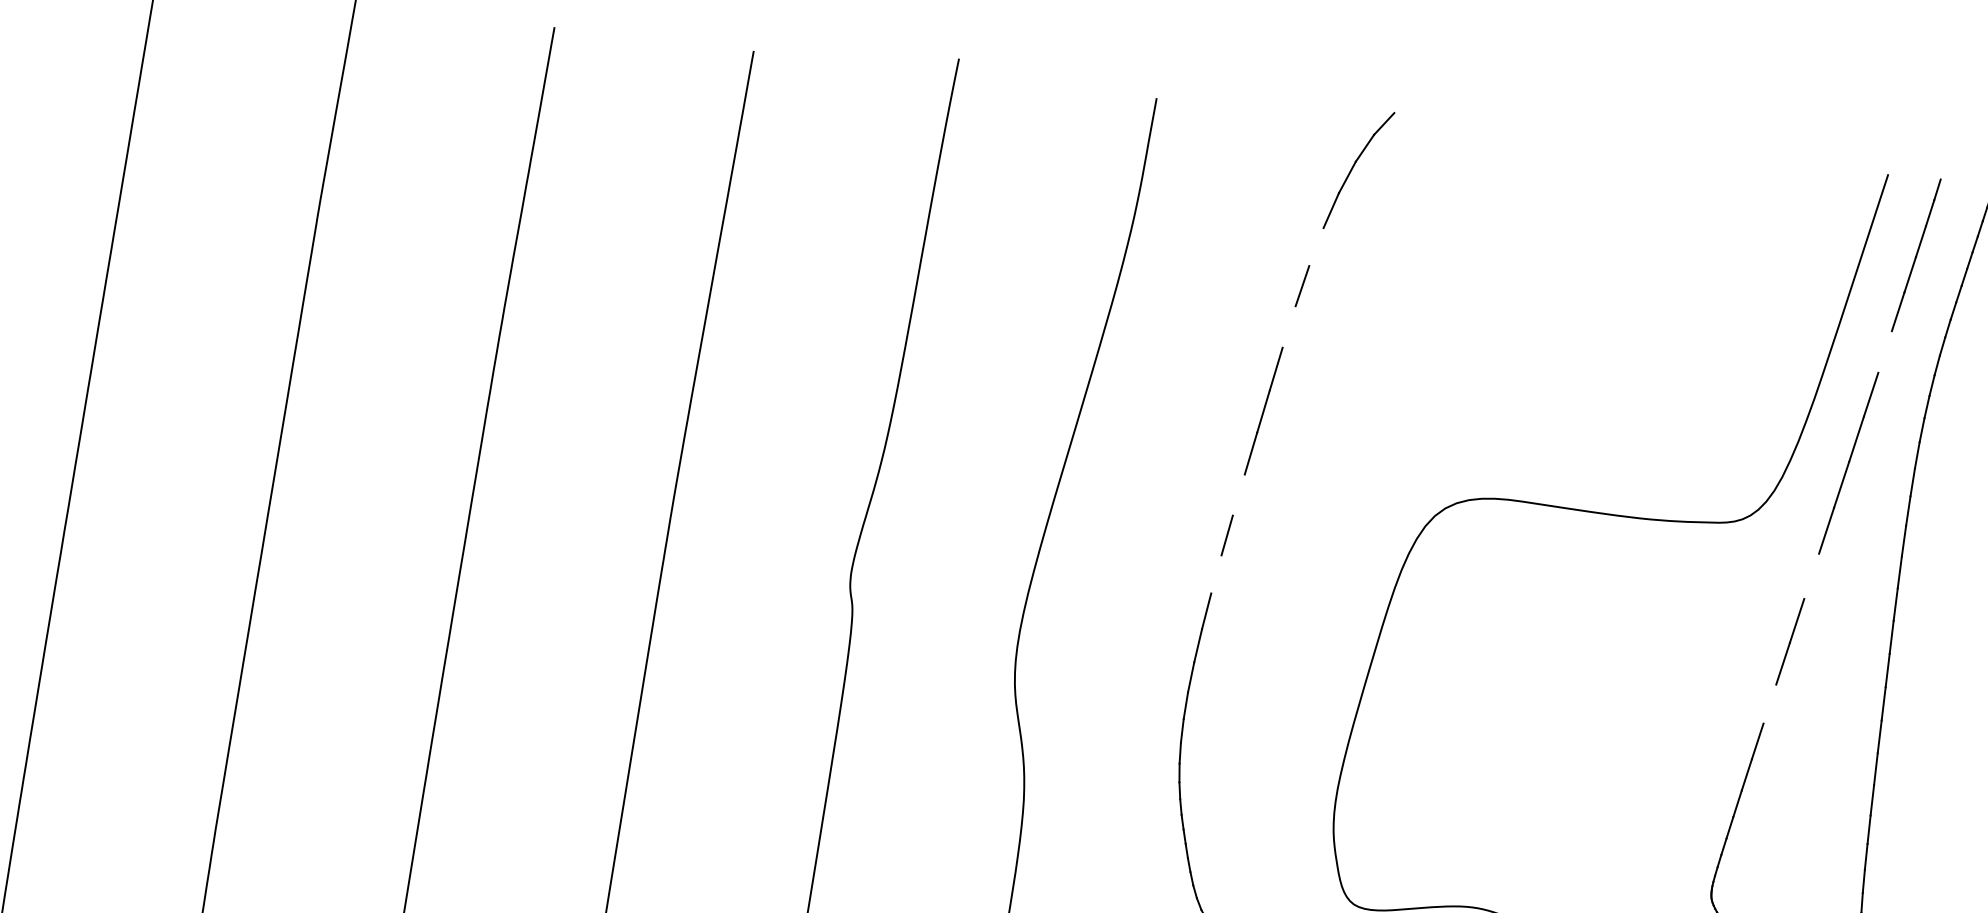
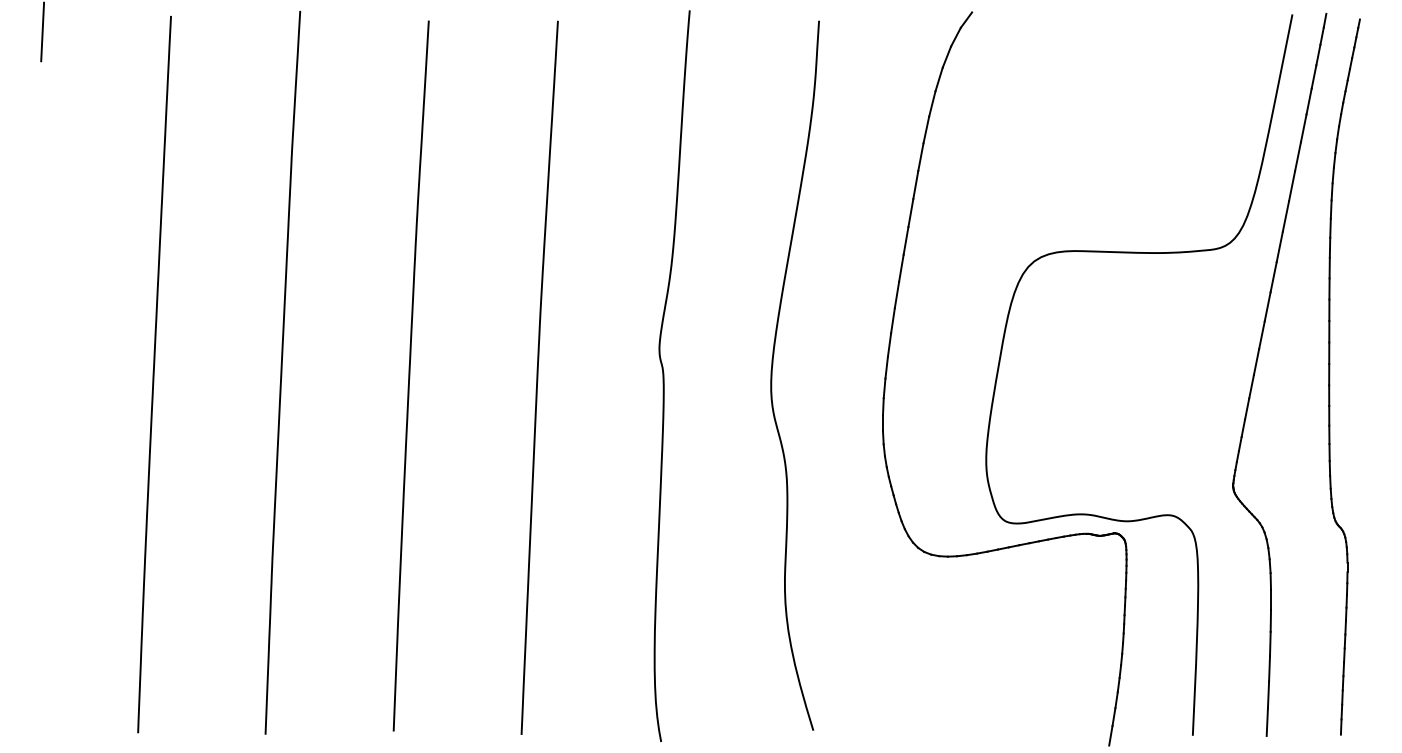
line: (1316, 246) -> (932, 103), added
line: (1288, 326) -> (920, 156), added
line: (1884, 352) -> (1303, 128), added
line: (1239, 493) -> (901, 267), added
line: (1215, 574) -> (892, 320), added
line: (1811, 576) -> (1273, 277), added
line: (1769, 703) -> (1256, 361), added

